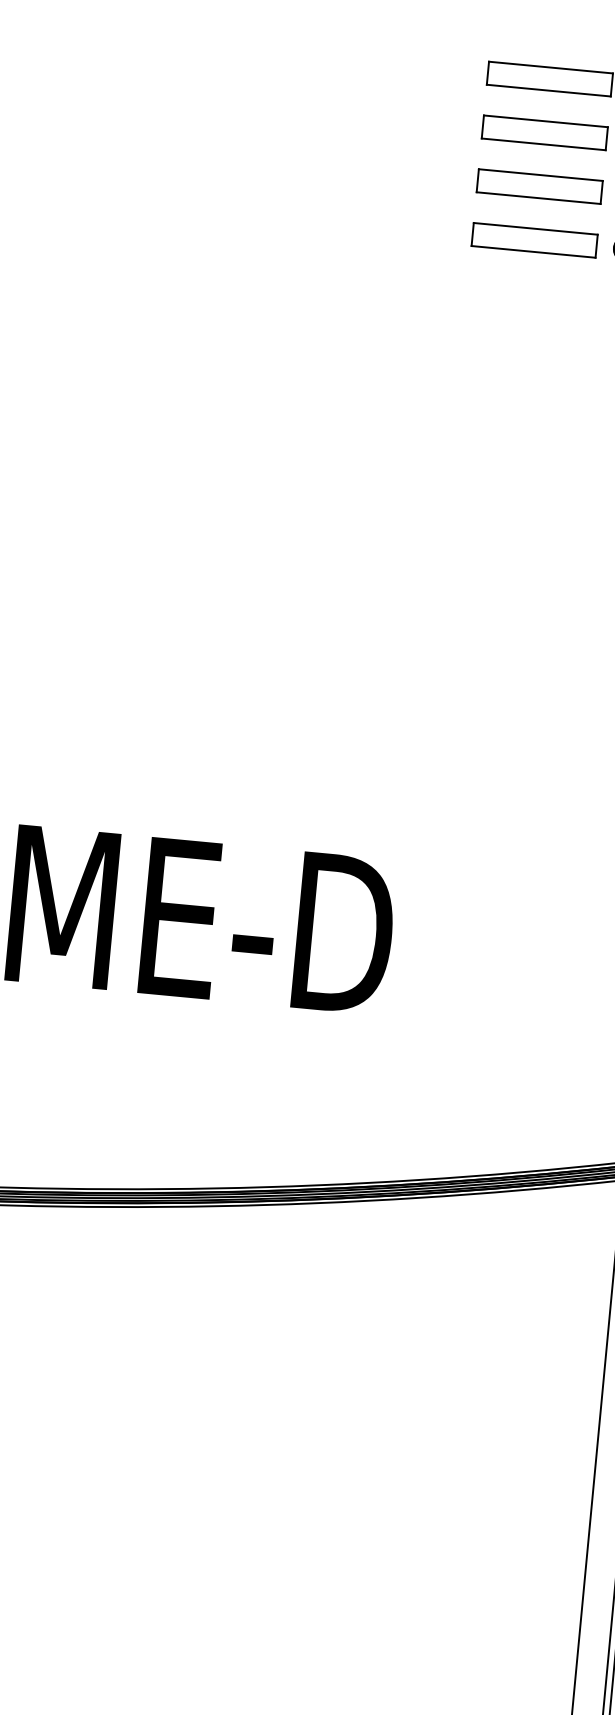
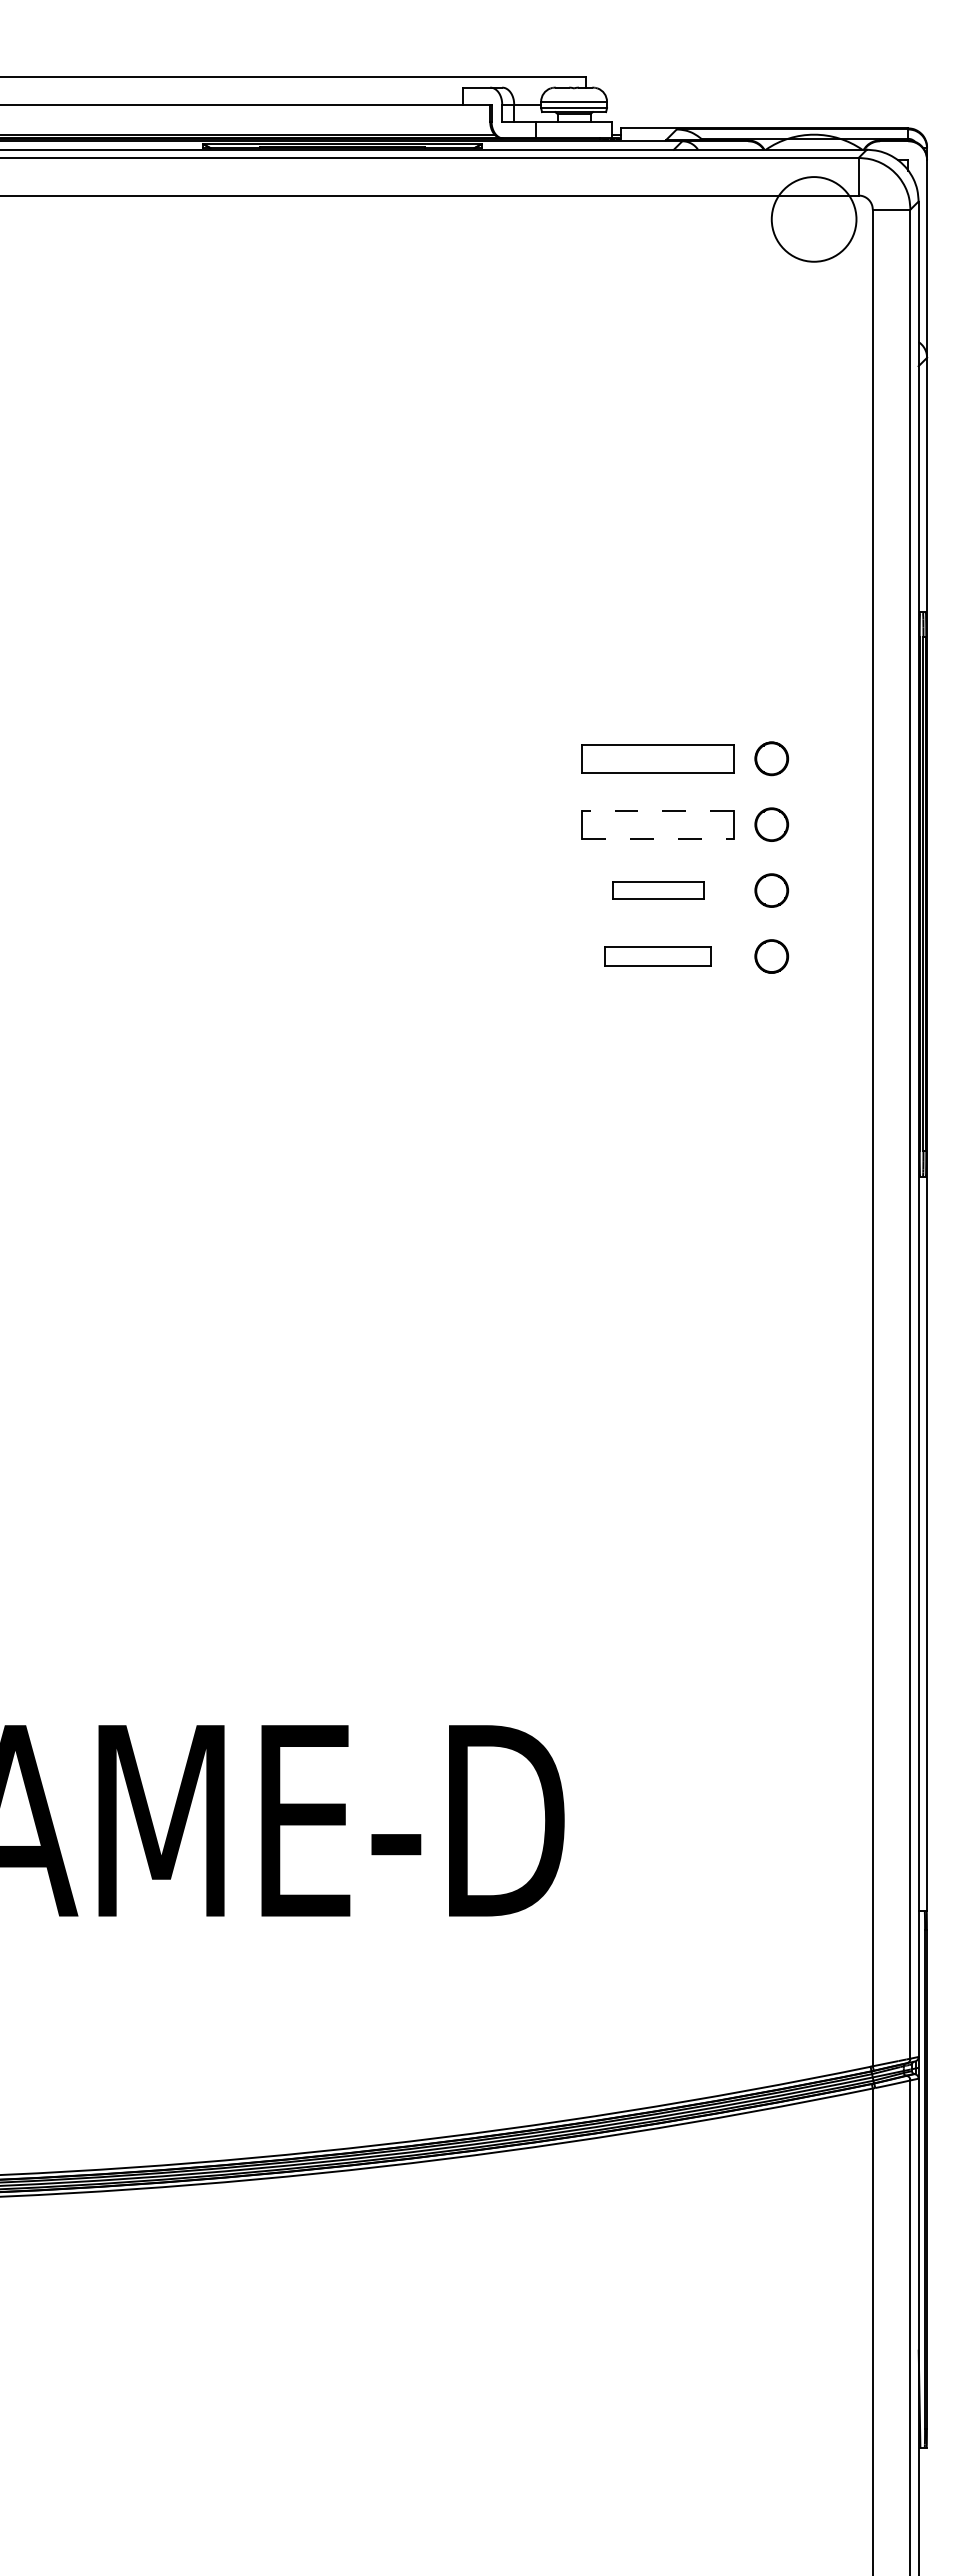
line: (546, 121) -> (658, 810), solid -> dashed
line: (544, 144) -> (658, 838), solid -> dashed
part: (539, 186) -> (657, 890), size x0.6
part: (534, 240) -> (657, 956), size x0.7

